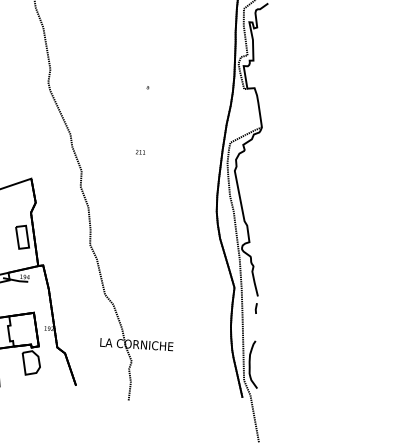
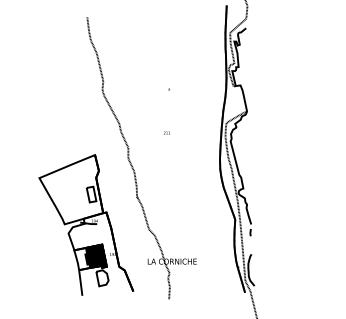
fill: (22, 328) -> (95, 255), added

